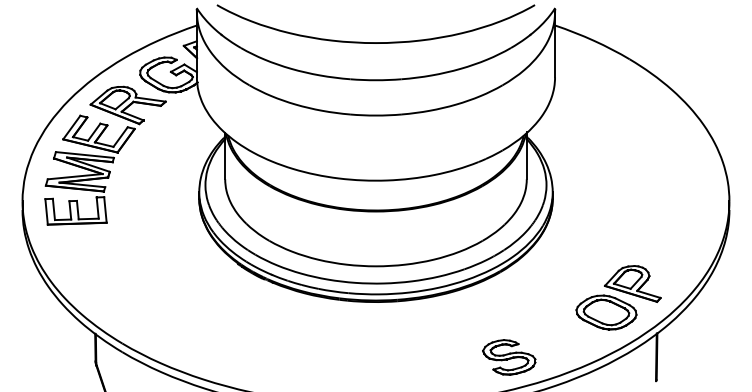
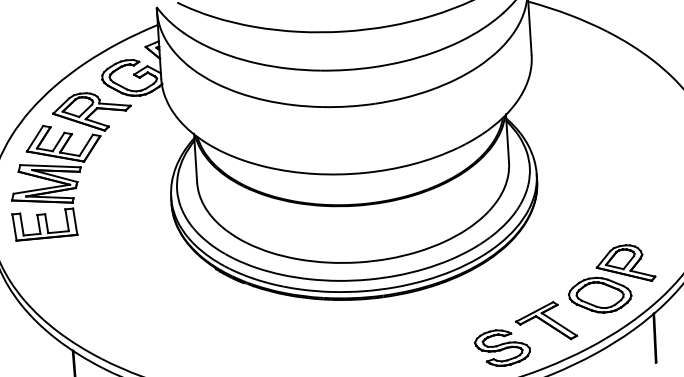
part: (552, 334) -> (545, 321), added

